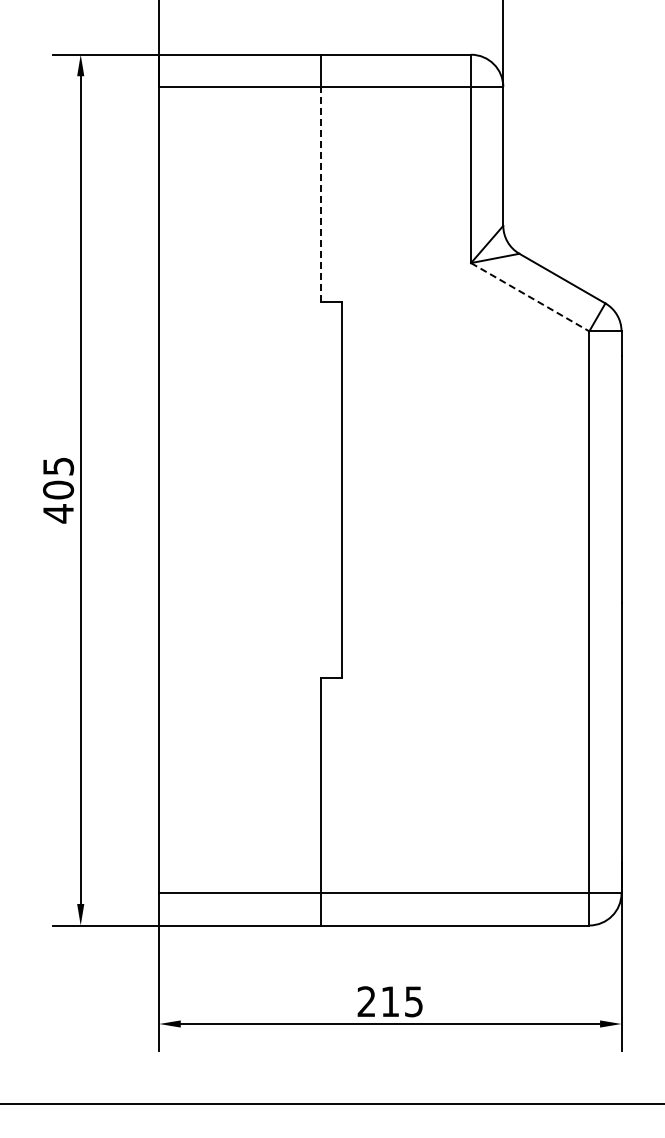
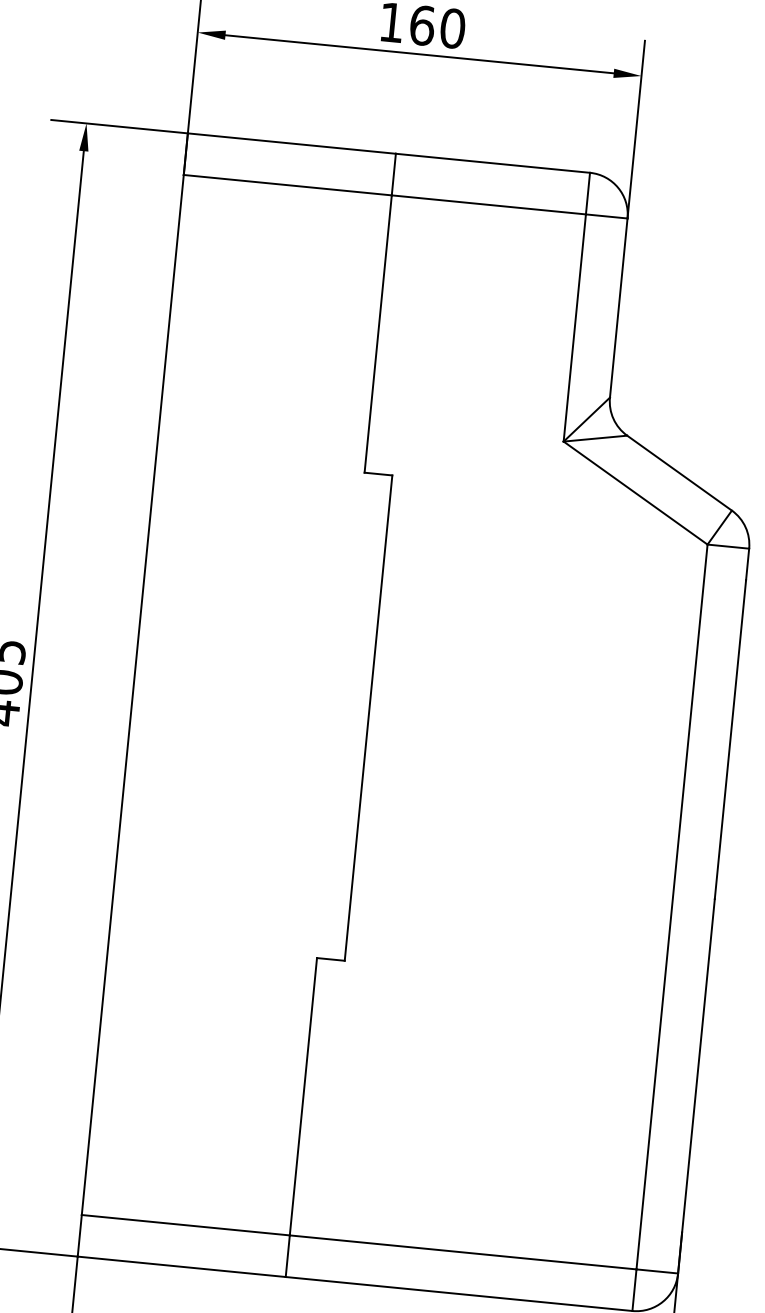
line: (320, 194) -> (378, 334), dashed -> solid
line: (530, 297) -> (636, 493), dashed -> solid

